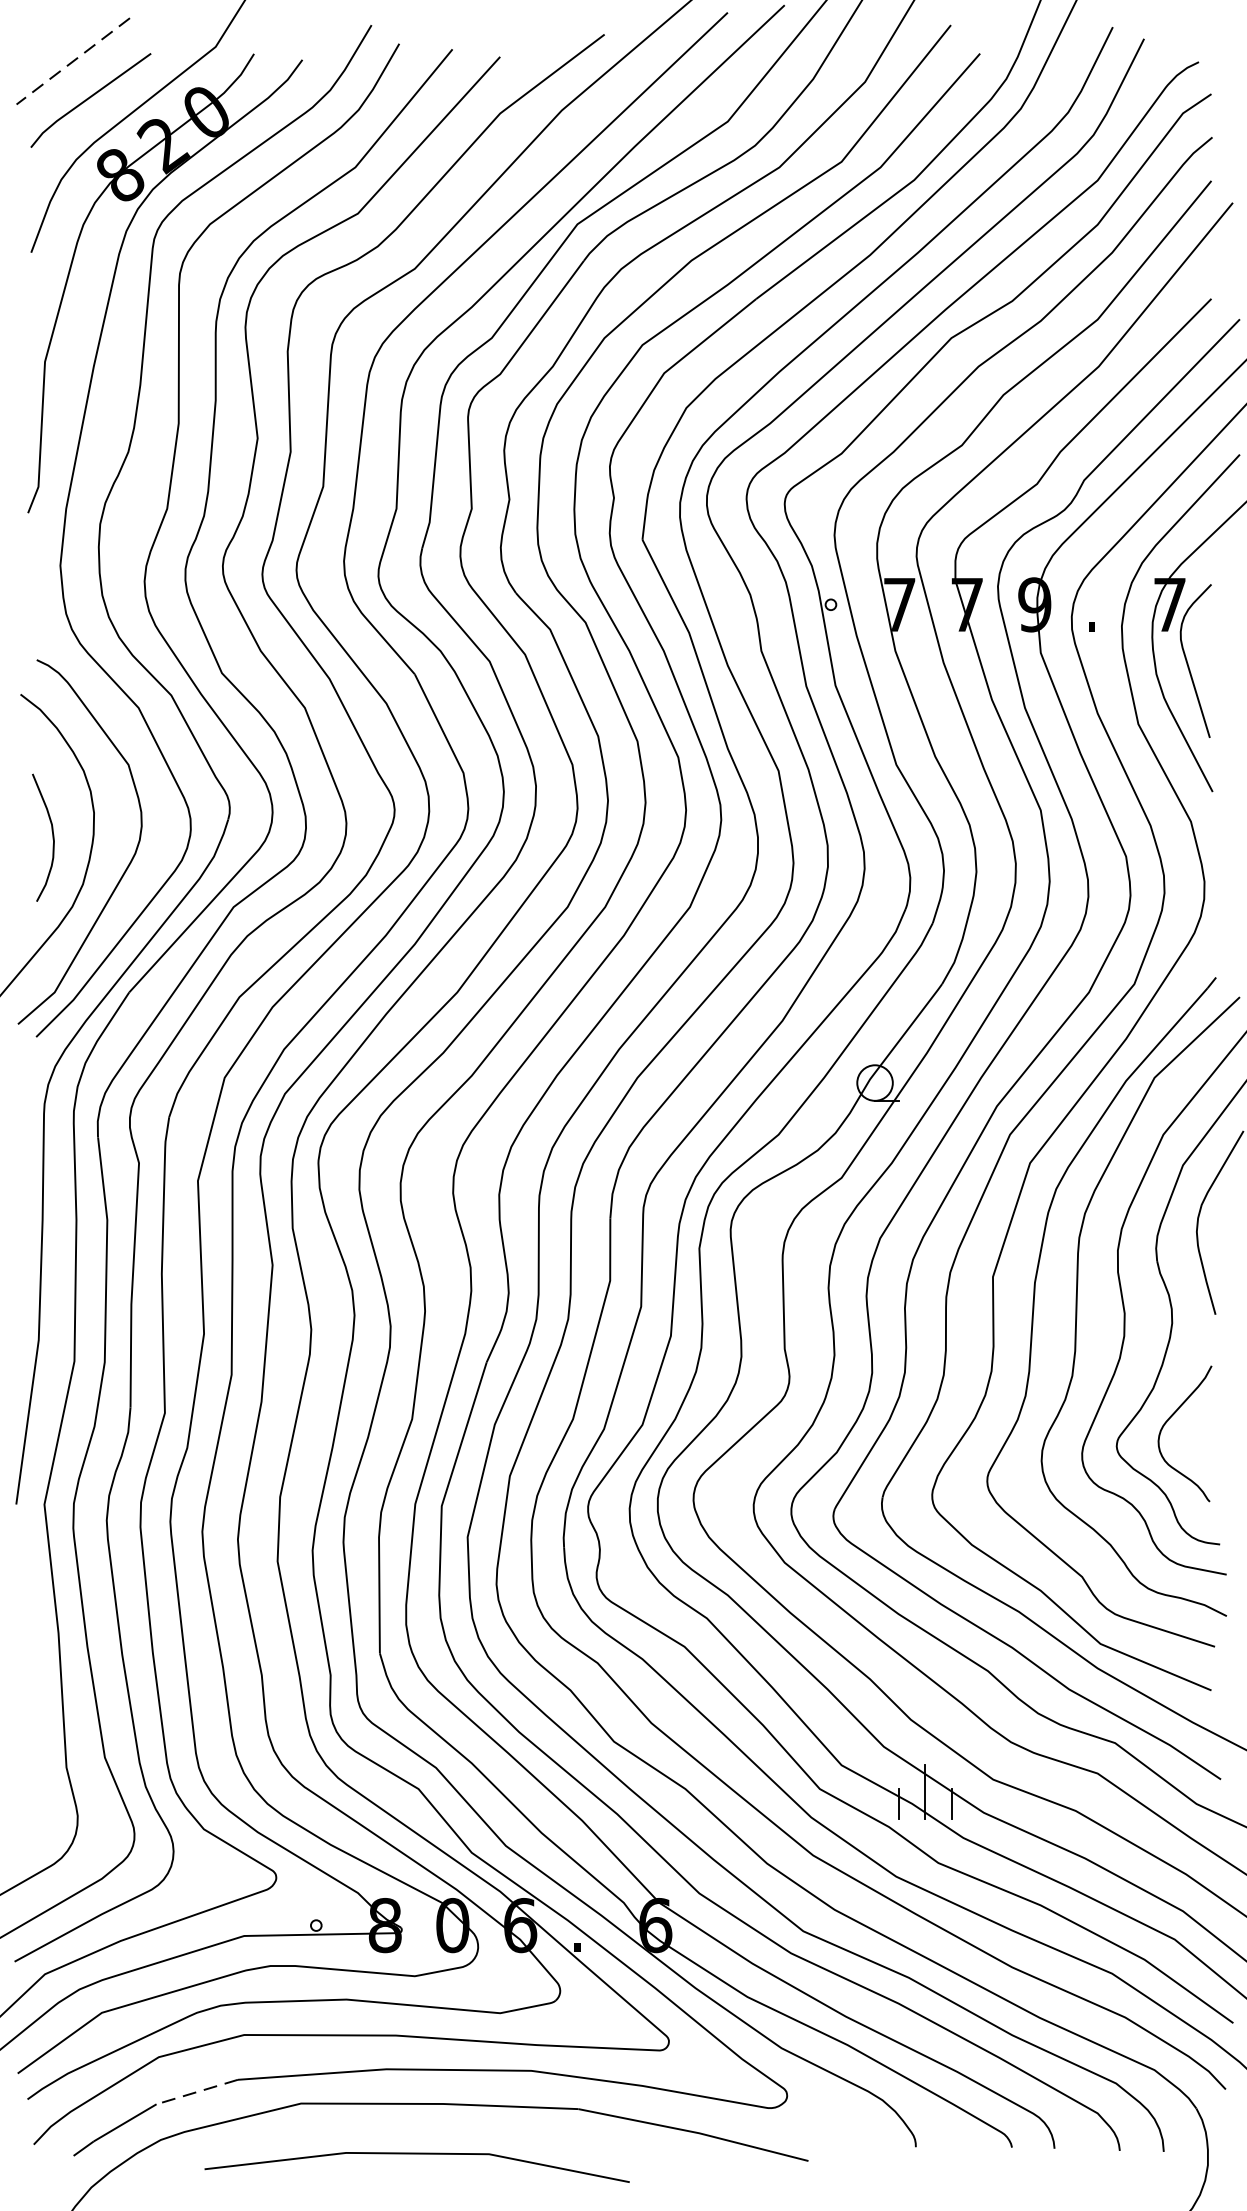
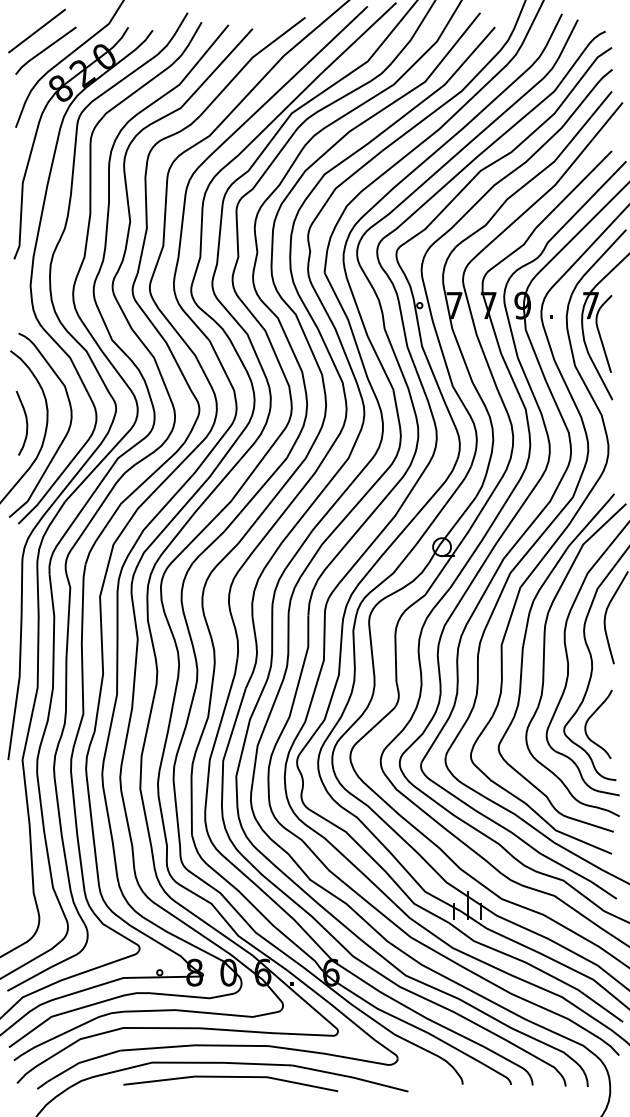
line: (74, 62) -> (37, 31), dashed -> solid
line: (196, 2091) -> (99, 1056), dashed -> solid
line: (416, 2154) -> (230, 1077), moved

